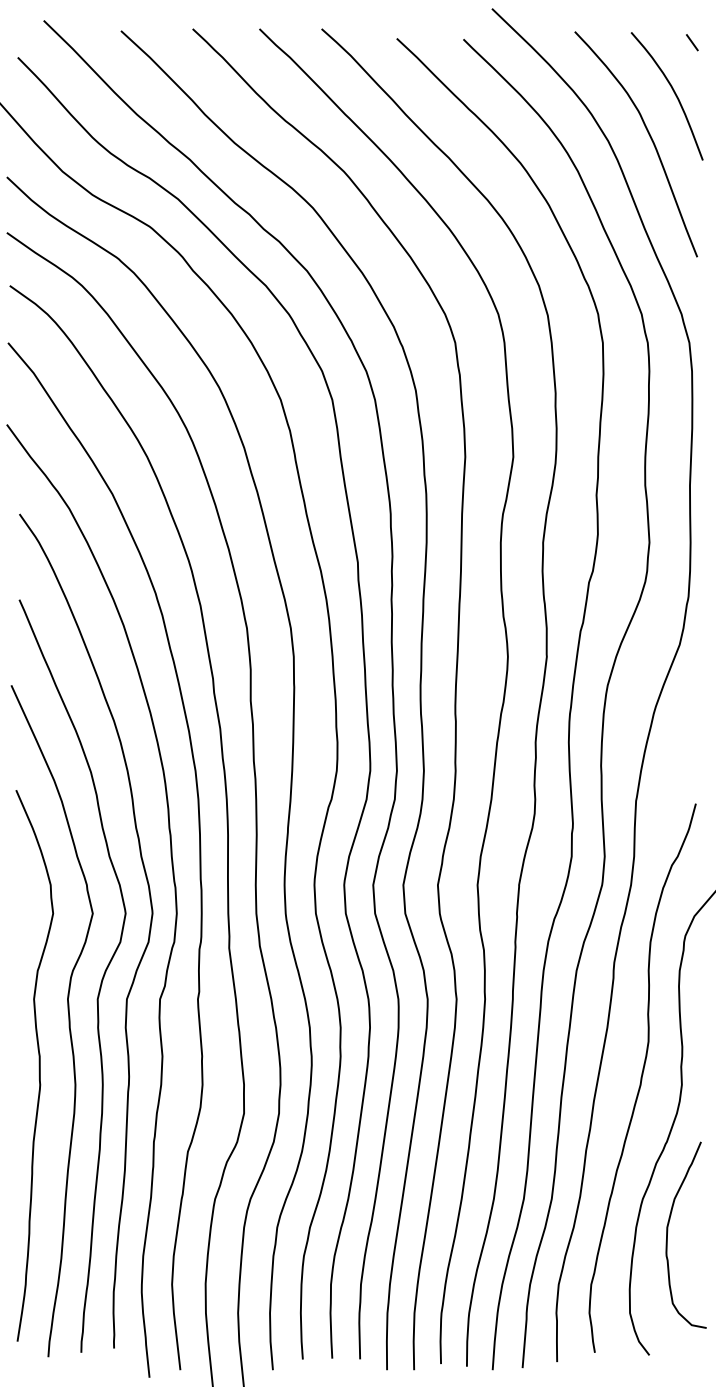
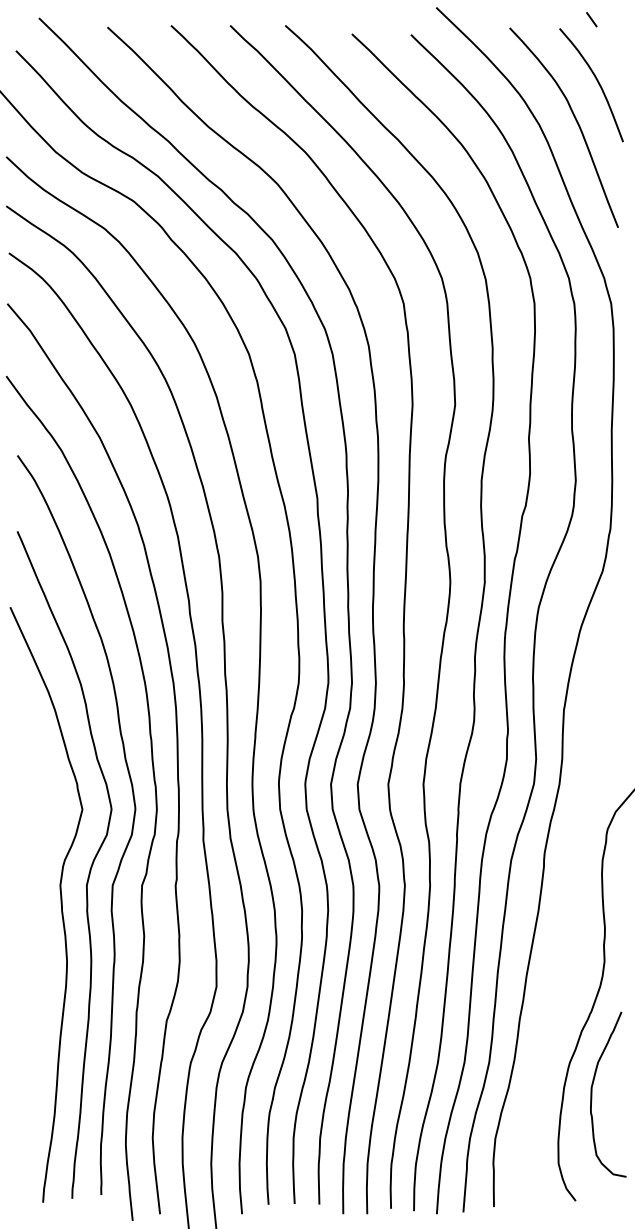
line: (691, 42) -> (591, 19), moved
curve: (38, 1065) -> (34, 944), removed
curve: (642, 1078) -> (569, 955), removed

